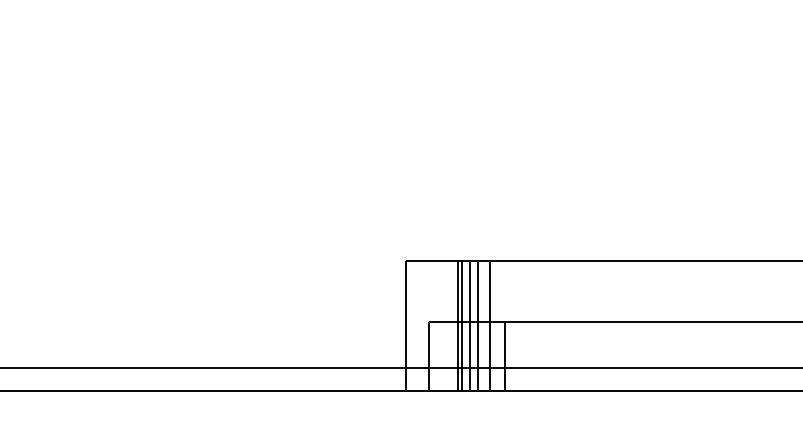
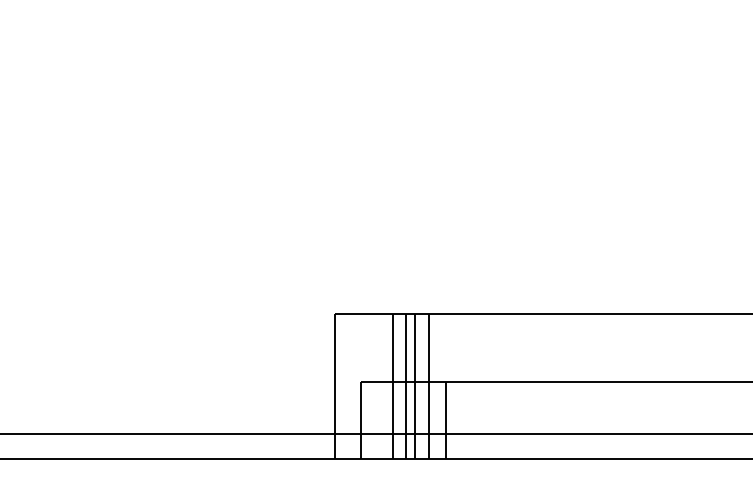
line: (461, 325) -> (397, 386), removed

